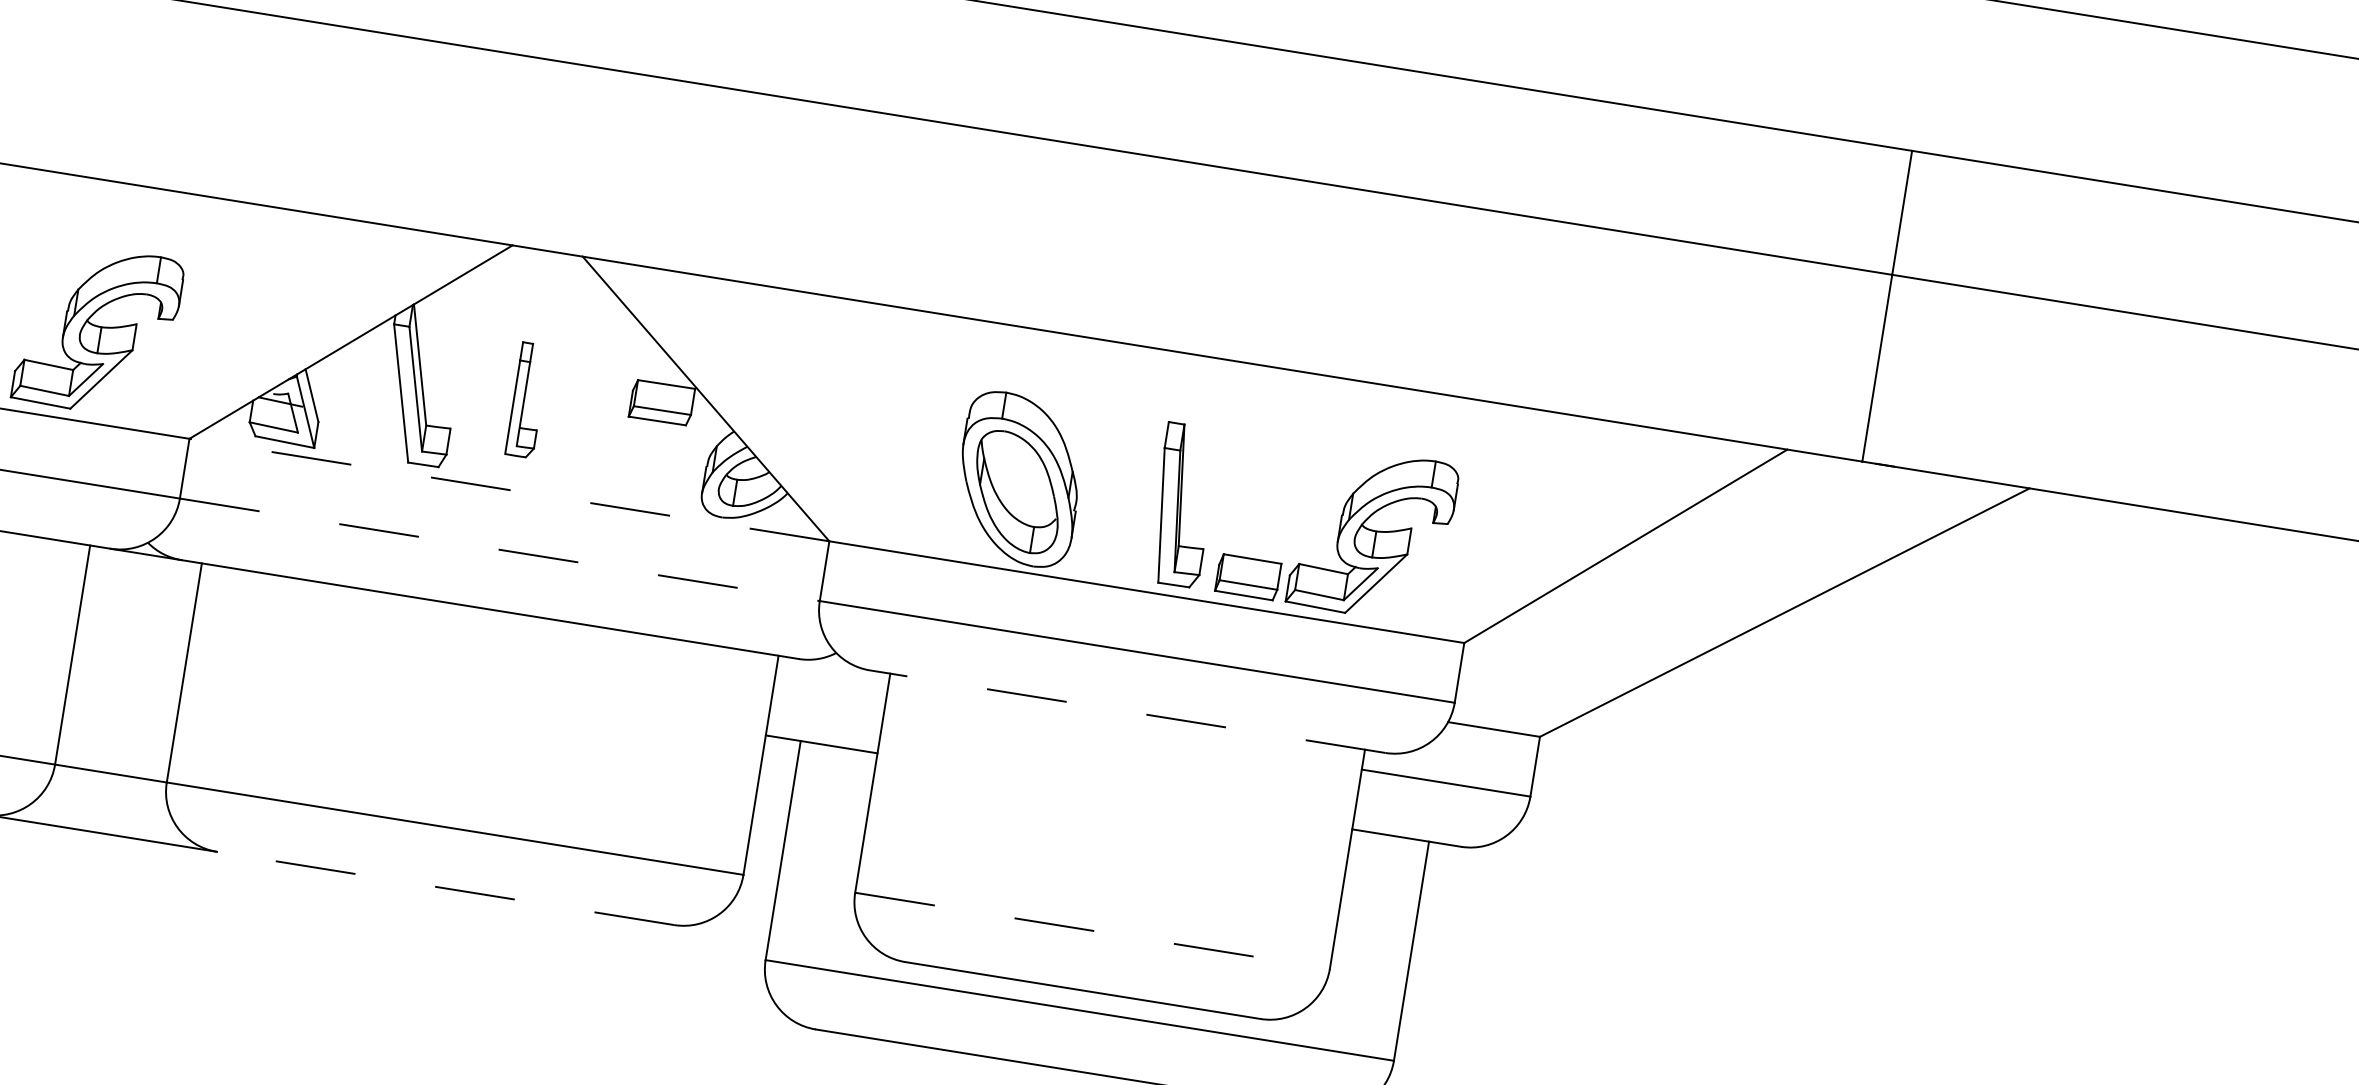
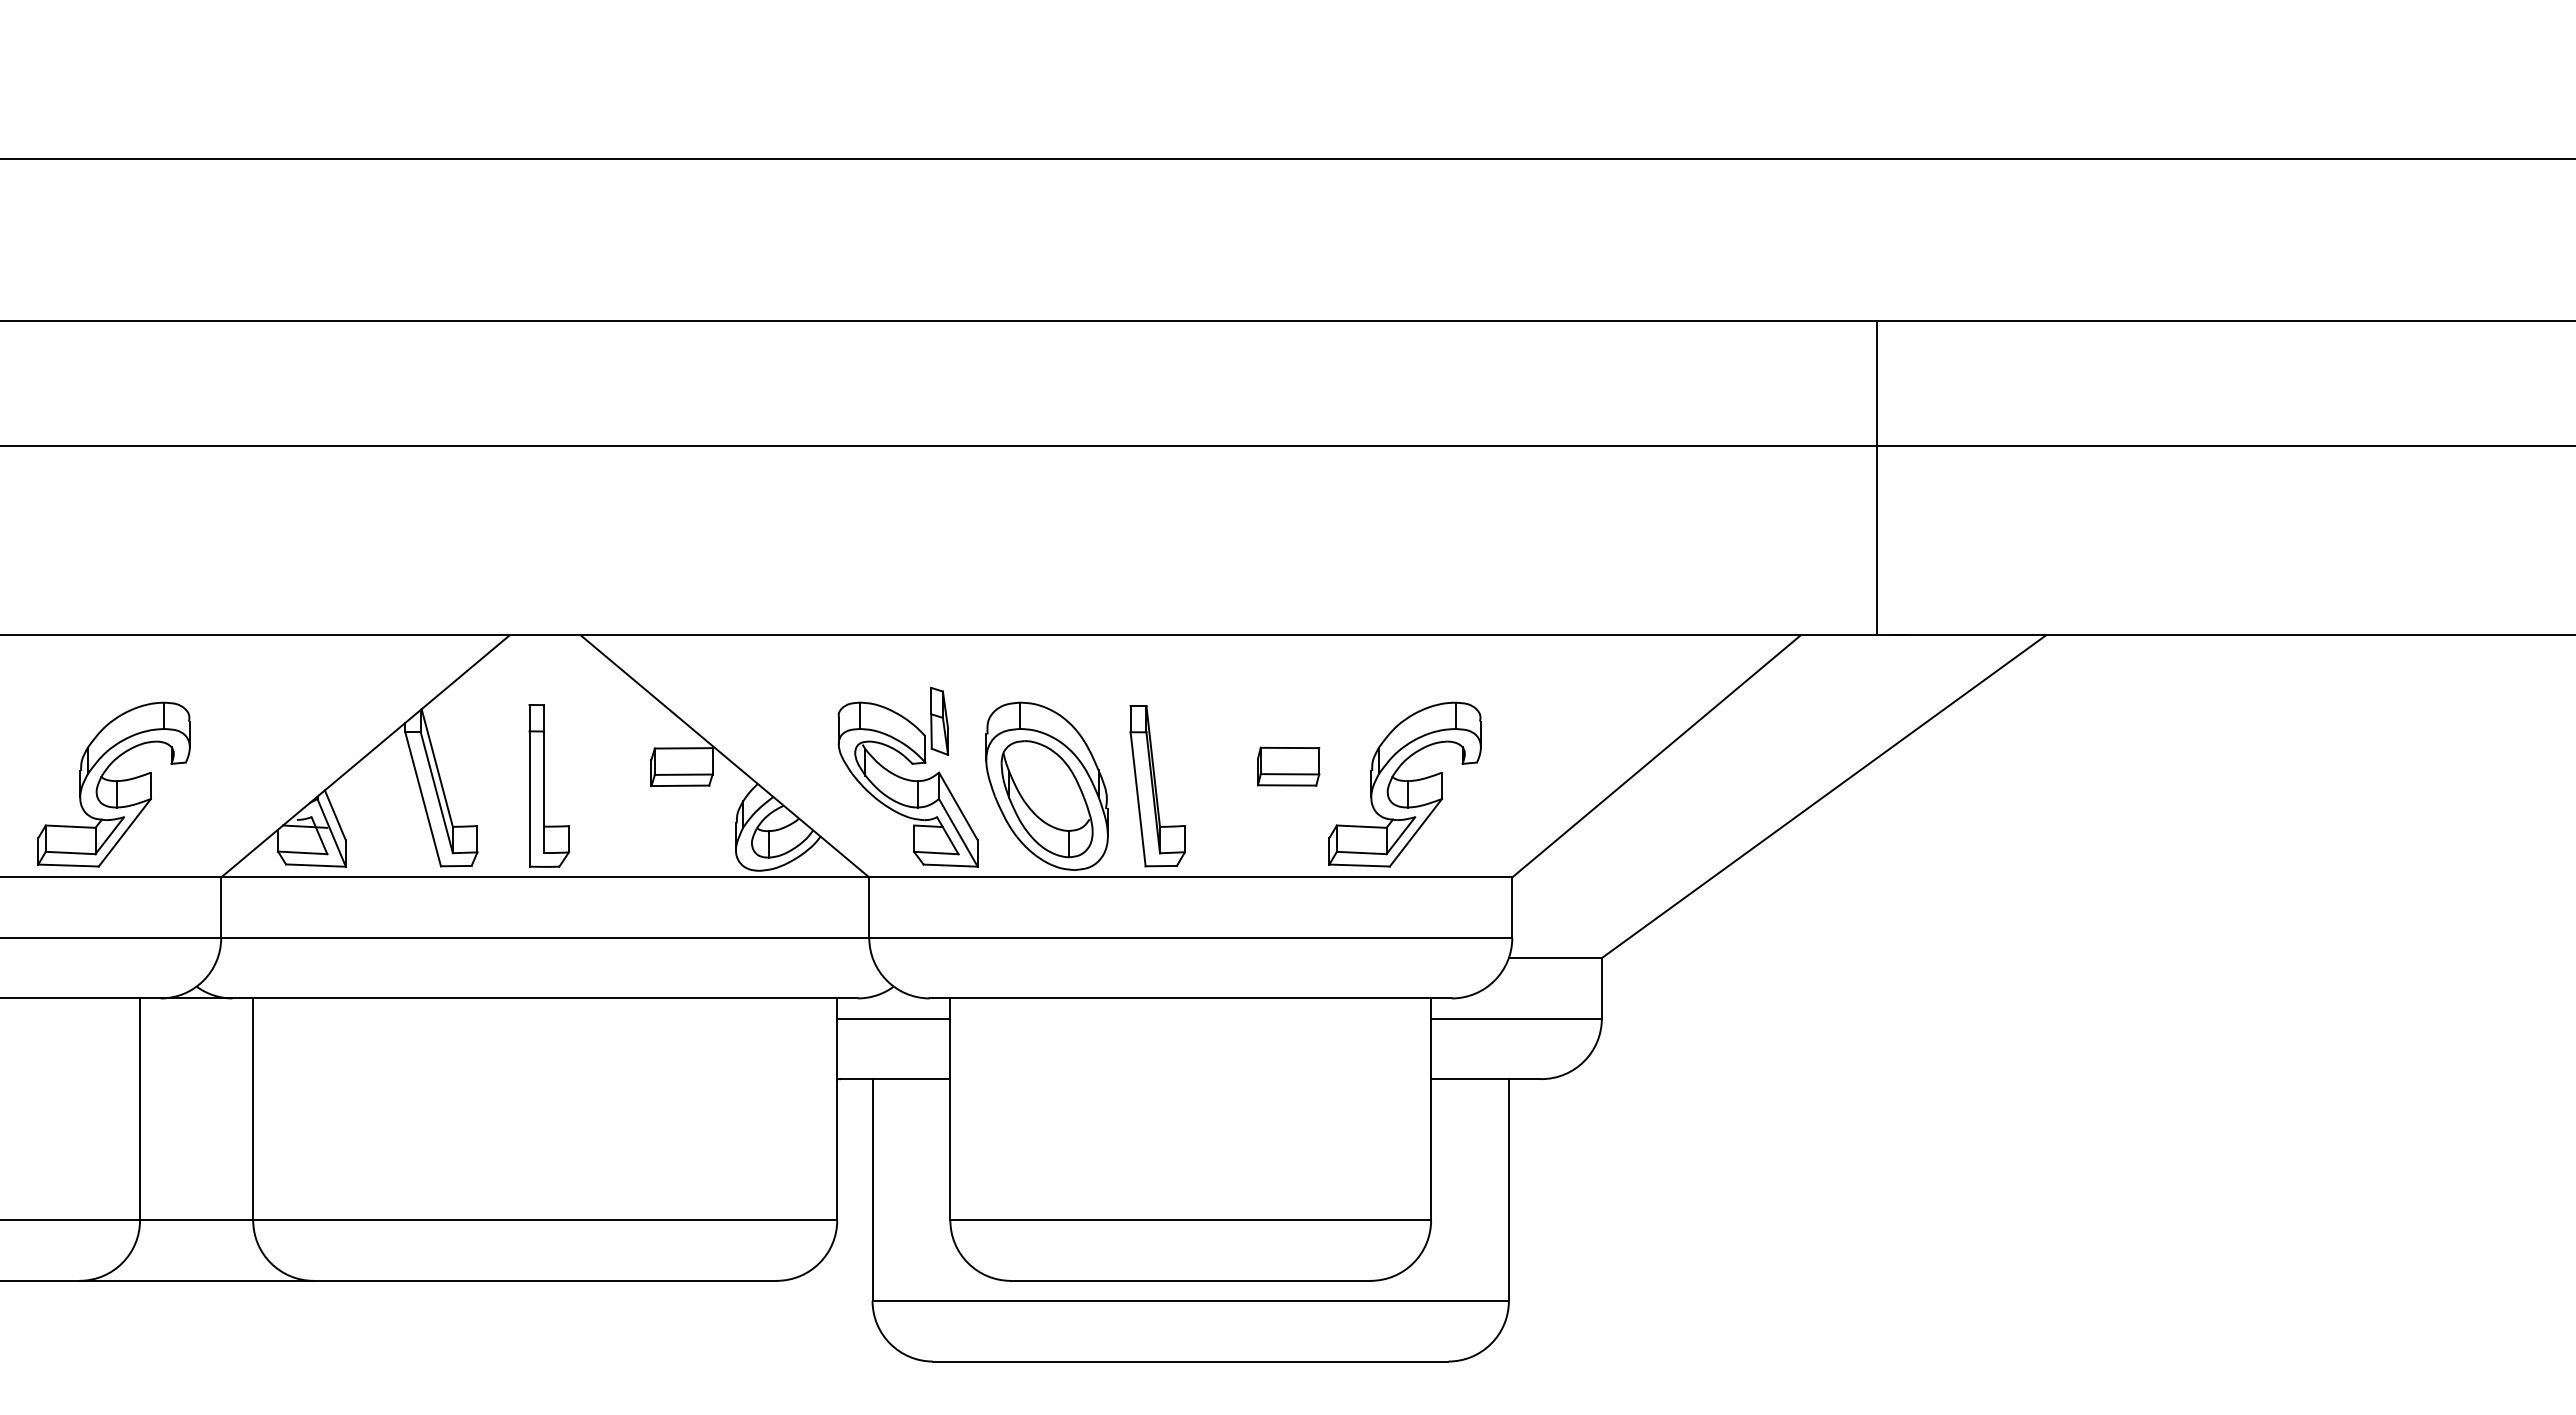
part: (527, 399) -> (548, 785), size x1.43
part: (883, 447) -> (907, 776), added
line: (508, 490) -> (544, 877), dashed -> solid
part: (1182, 505) -> (1157, 786), moved
line: (500, 549) -> (545, 937), dashed -> solid
part: (1248, 577) -> (1288, 766), moved
line: (830, 684) -> (893, 1018), added
line: (1127, 711) -> (1190, 998), dashed -> solid
line: (445, 888) -> (545, 1280), dashed -> solid
line: (1093, 931) -> (1191, 1220), dashed -> solid

